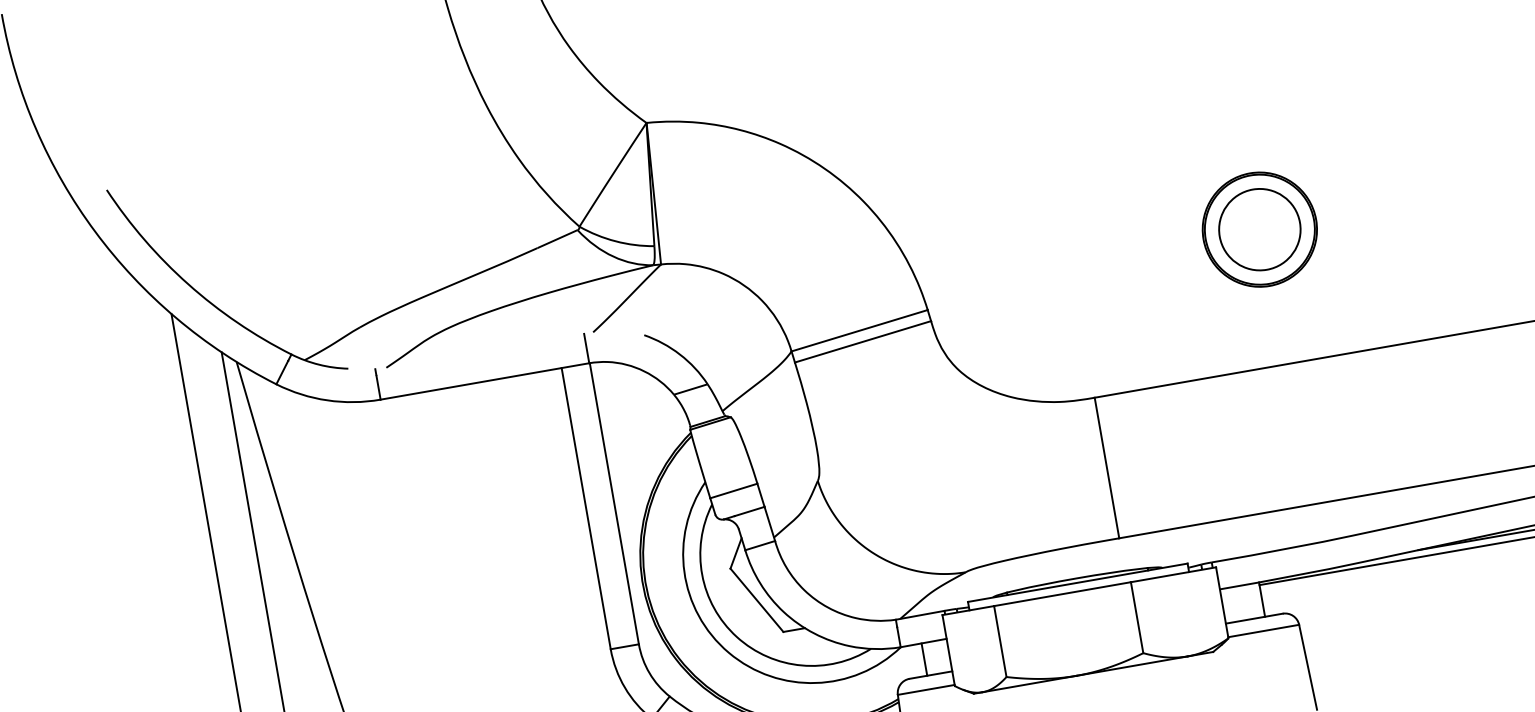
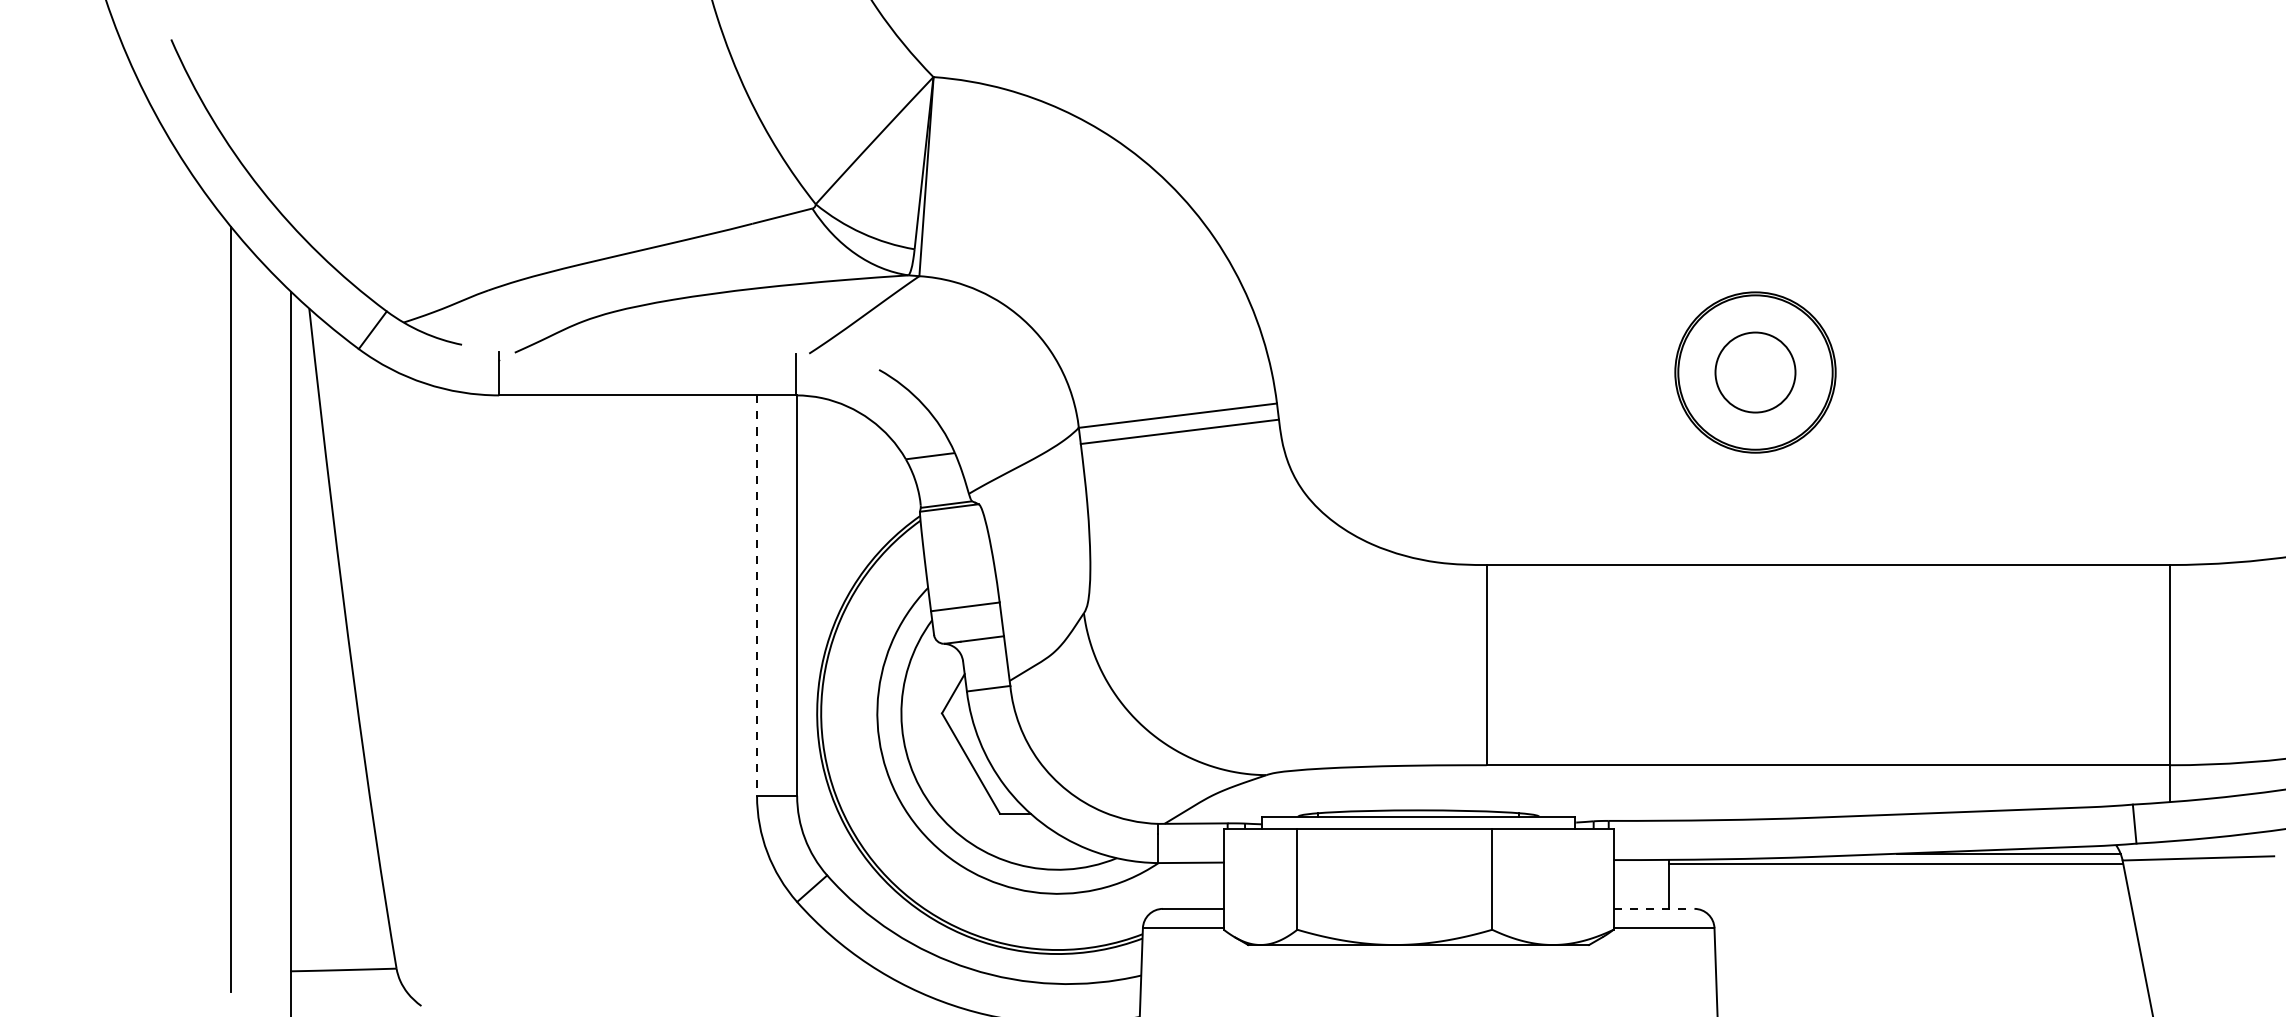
circle: (1259, 229) -> (1755, 372), size x0.7
line: (586, 509) -> (757, 596), solid -> dashed
line: (1254, 618) -> (1654, 908), solid -> dashed
line: (924, 659) -> (1188, 885), removed

